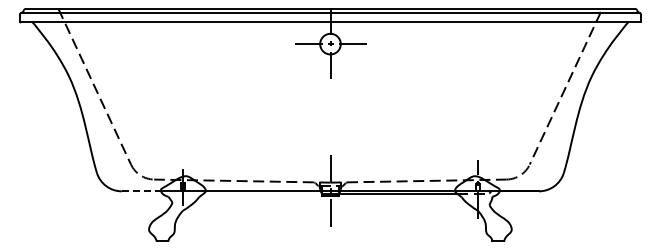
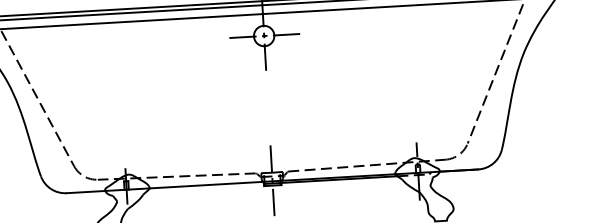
line: (141, 191) -> (86, 192), dashed -> solid

